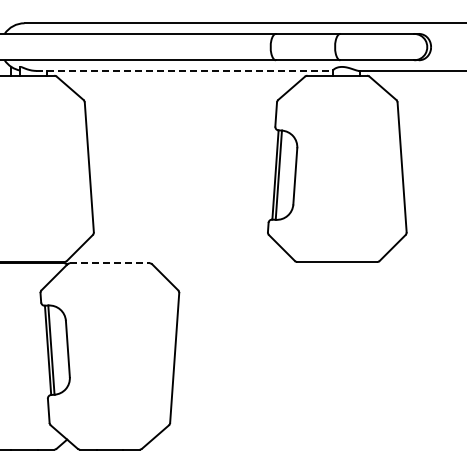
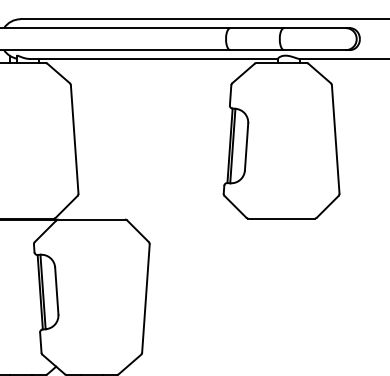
line: (185, 70) -> (154, 58), dashed -> solid
line: (109, 263) -> (91, 219), dashed -> solid

